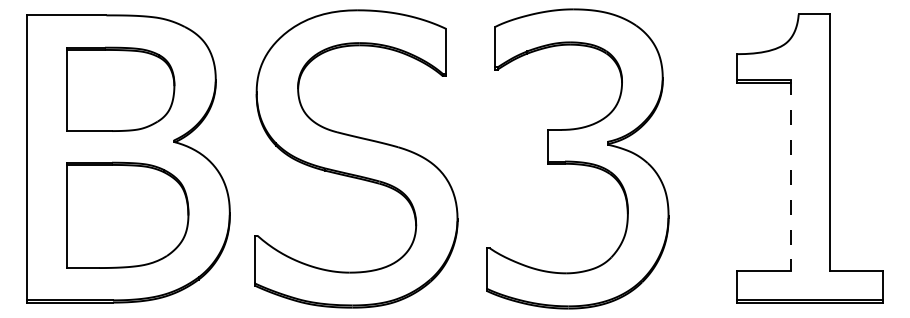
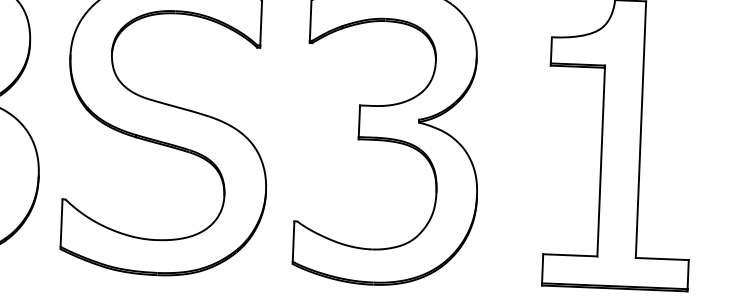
line: (791, 176) -> (601, 161), dashed -> solid

